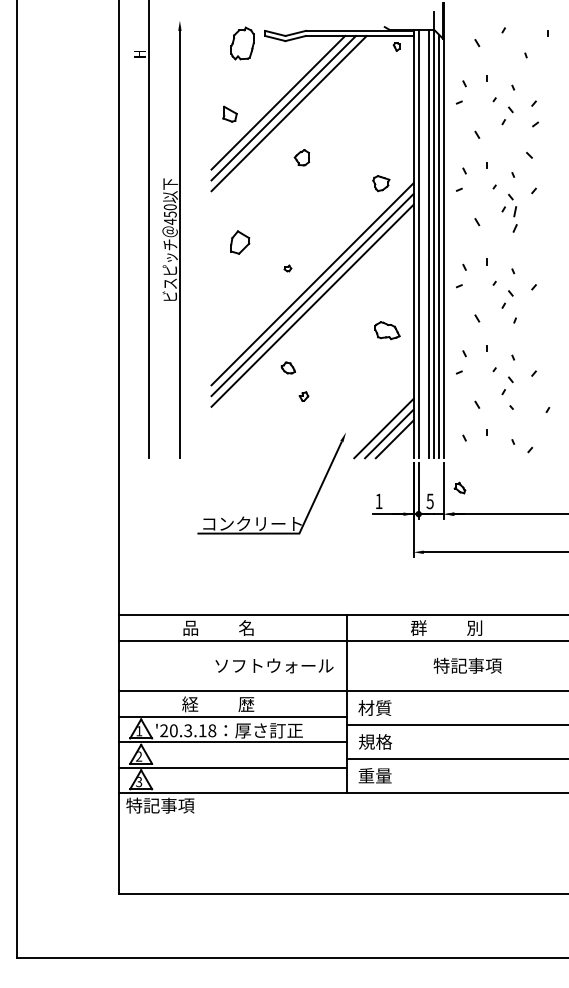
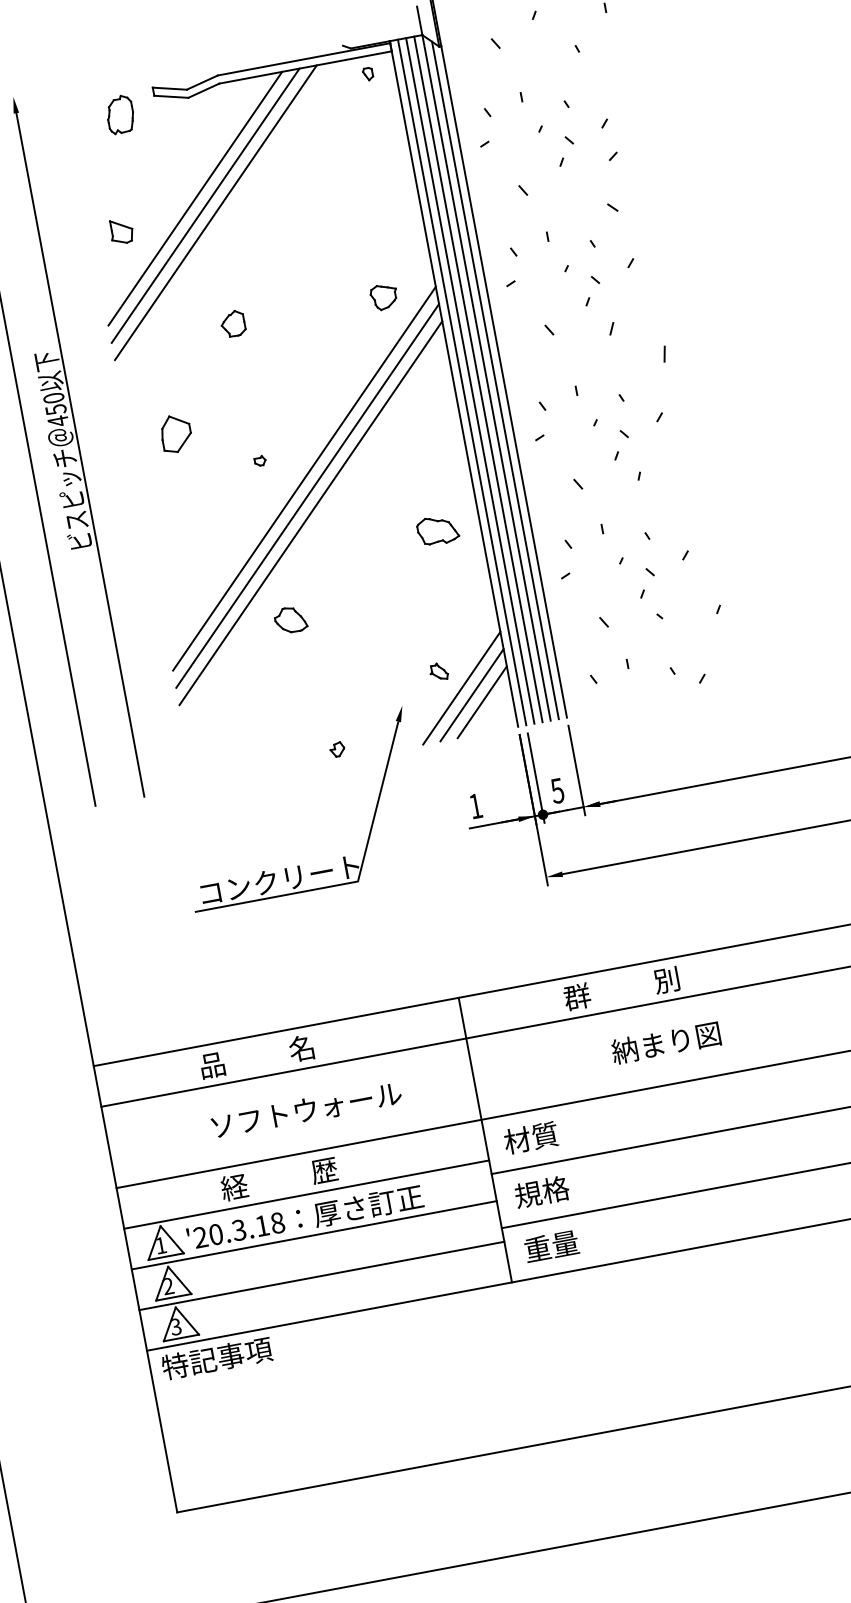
part: (242, 43) -> (120, 114), size x0.71
part: (301, 157) -> (232, 323), moved
line: (515, 211) -> (665, 353), moved
line: (423, 243) -> (469, 380), added
part: (288, 367) -> (290, 619), size x1.43
part: (303, 396) -> (336, 749), moved
part: (459, 487) -> (437, 671), moved
text: (274, 665) -> (306, 1109), moved
text: (467, 665) -> (666, 1042), 特記事項 -> 納まり図

